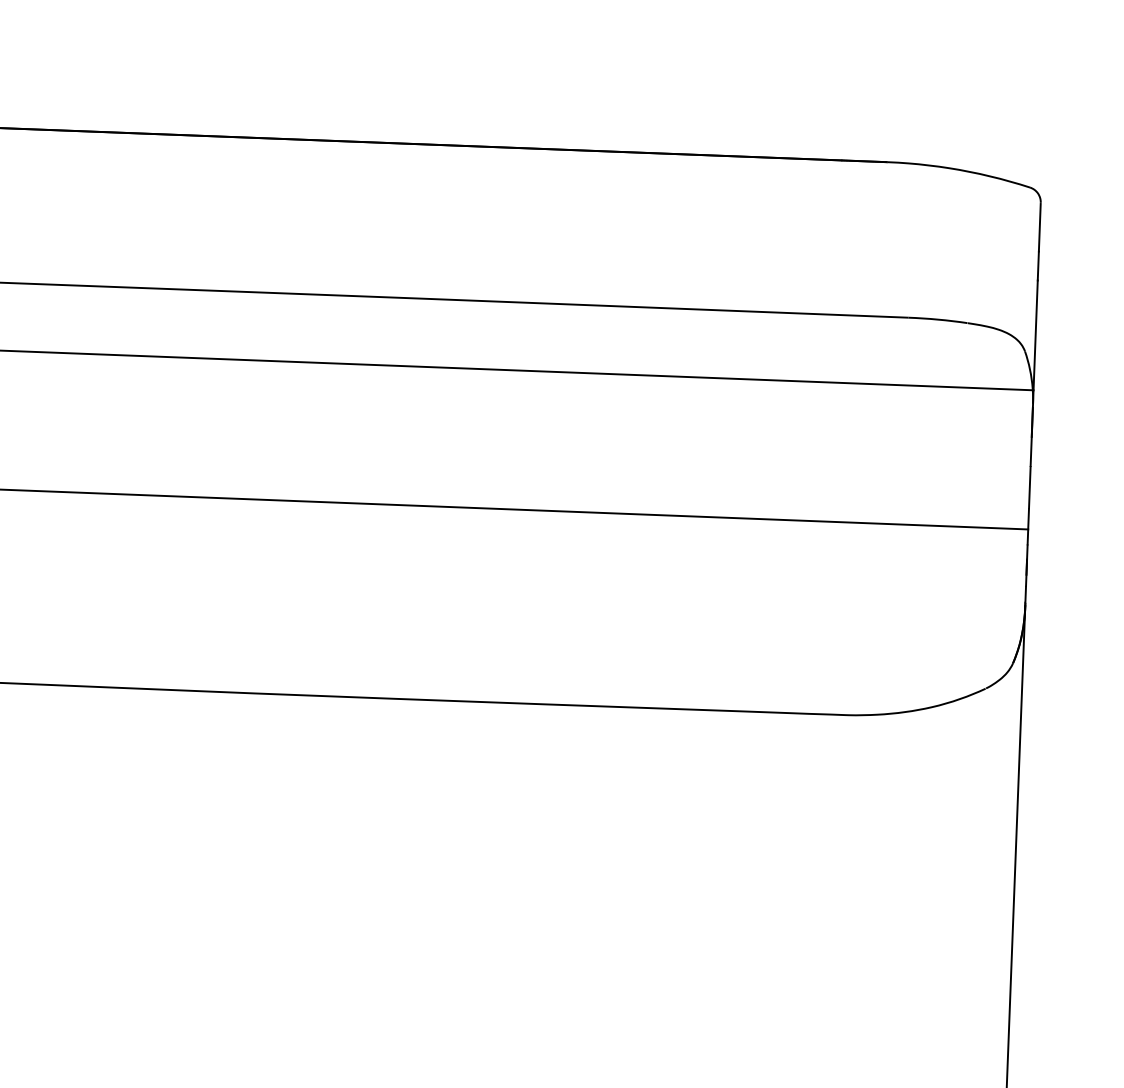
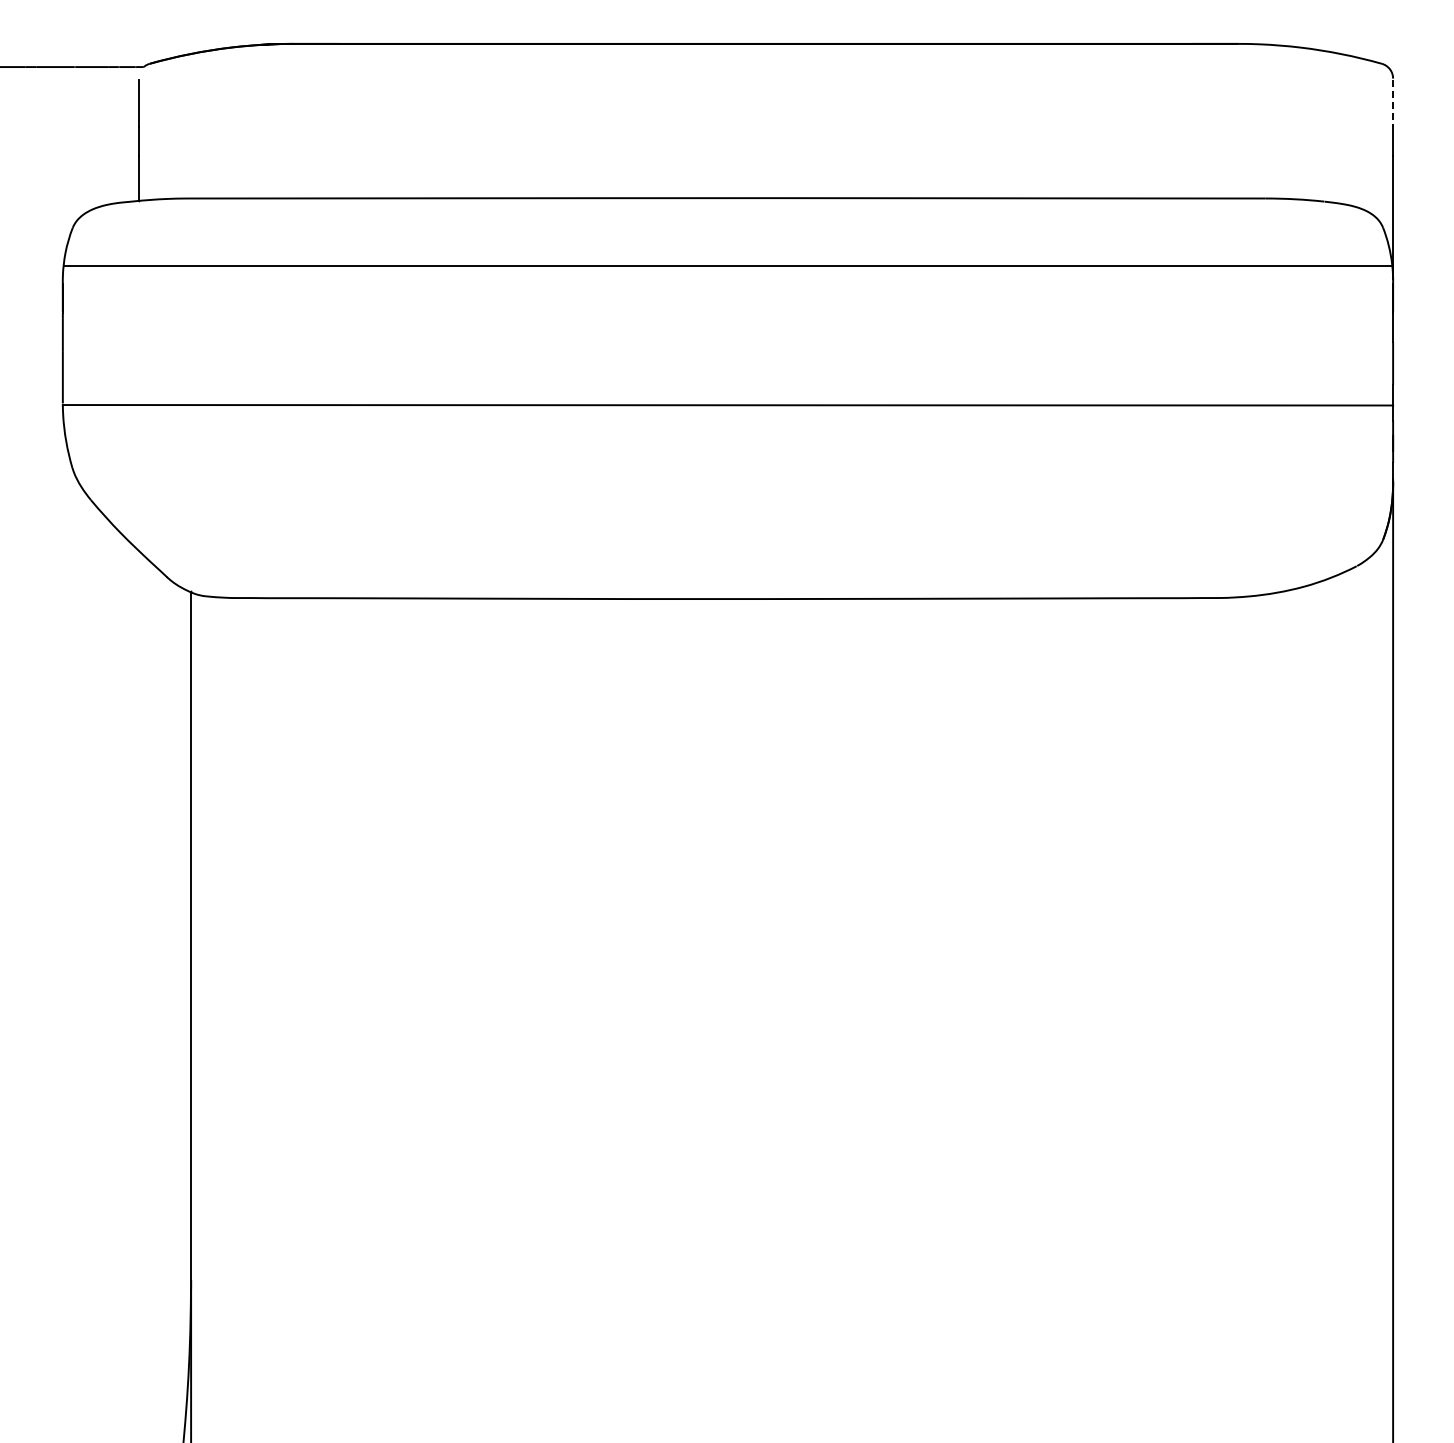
line: (1040, 227) -> (1393, 103), solid -> dashed

